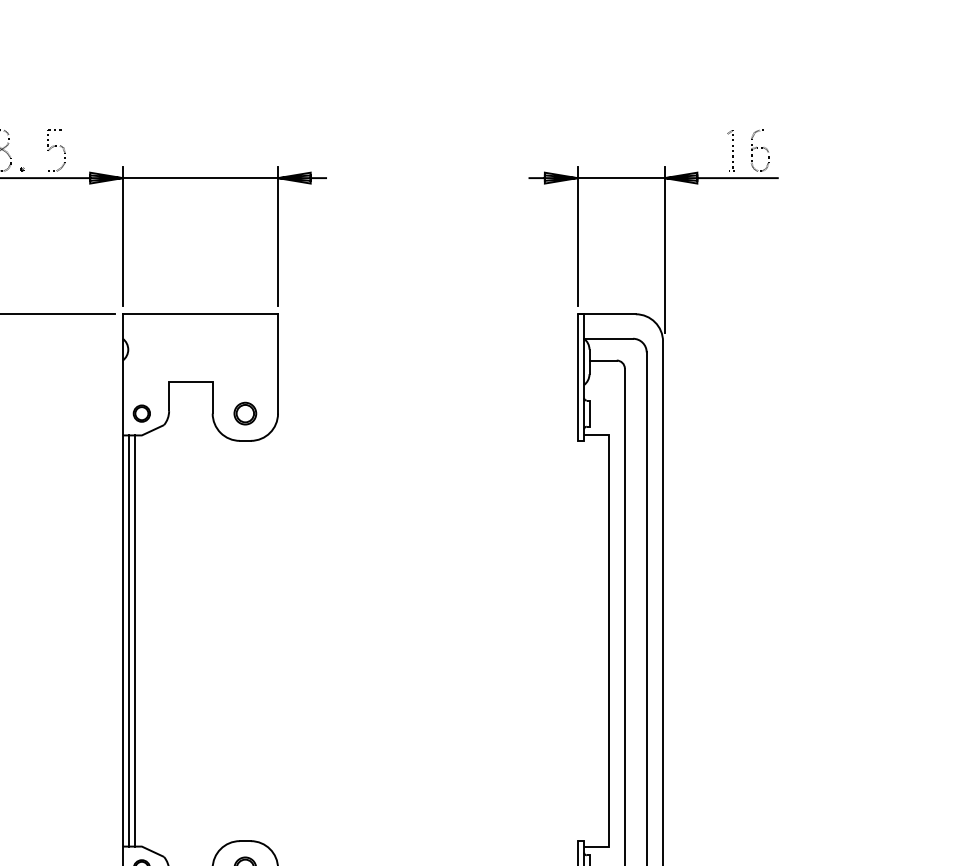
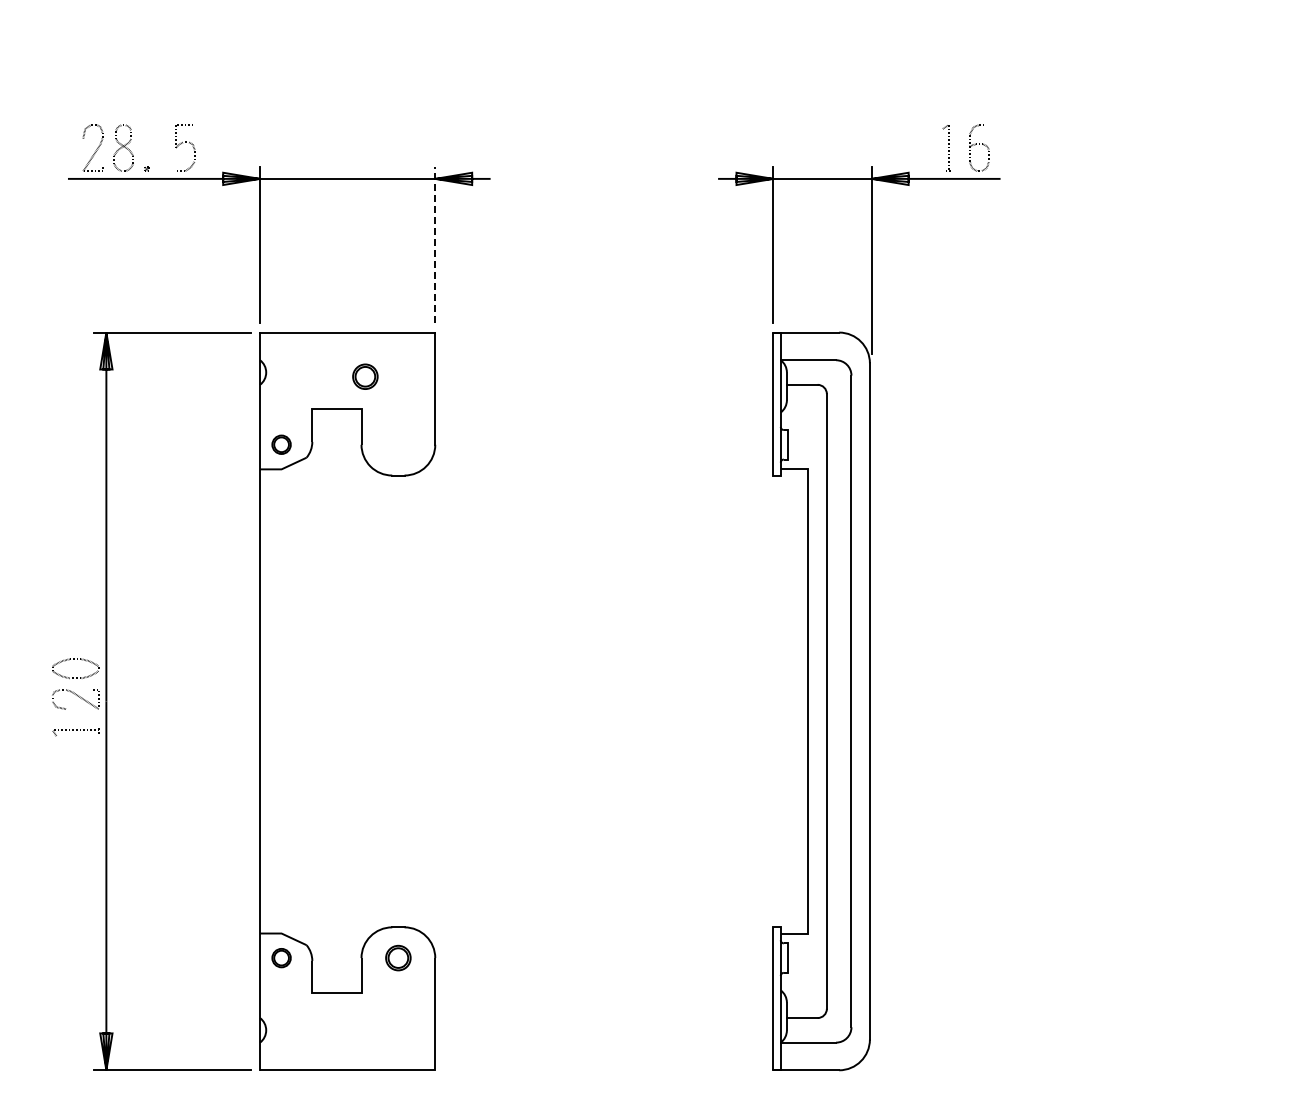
line: (278, 236) -> (435, 244), solid -> dashed
part: (245, 413) -> (365, 376), moved
line: (129, 641) -> (267, 701), removed
line: (134, 641) -> (273, 701), removed

